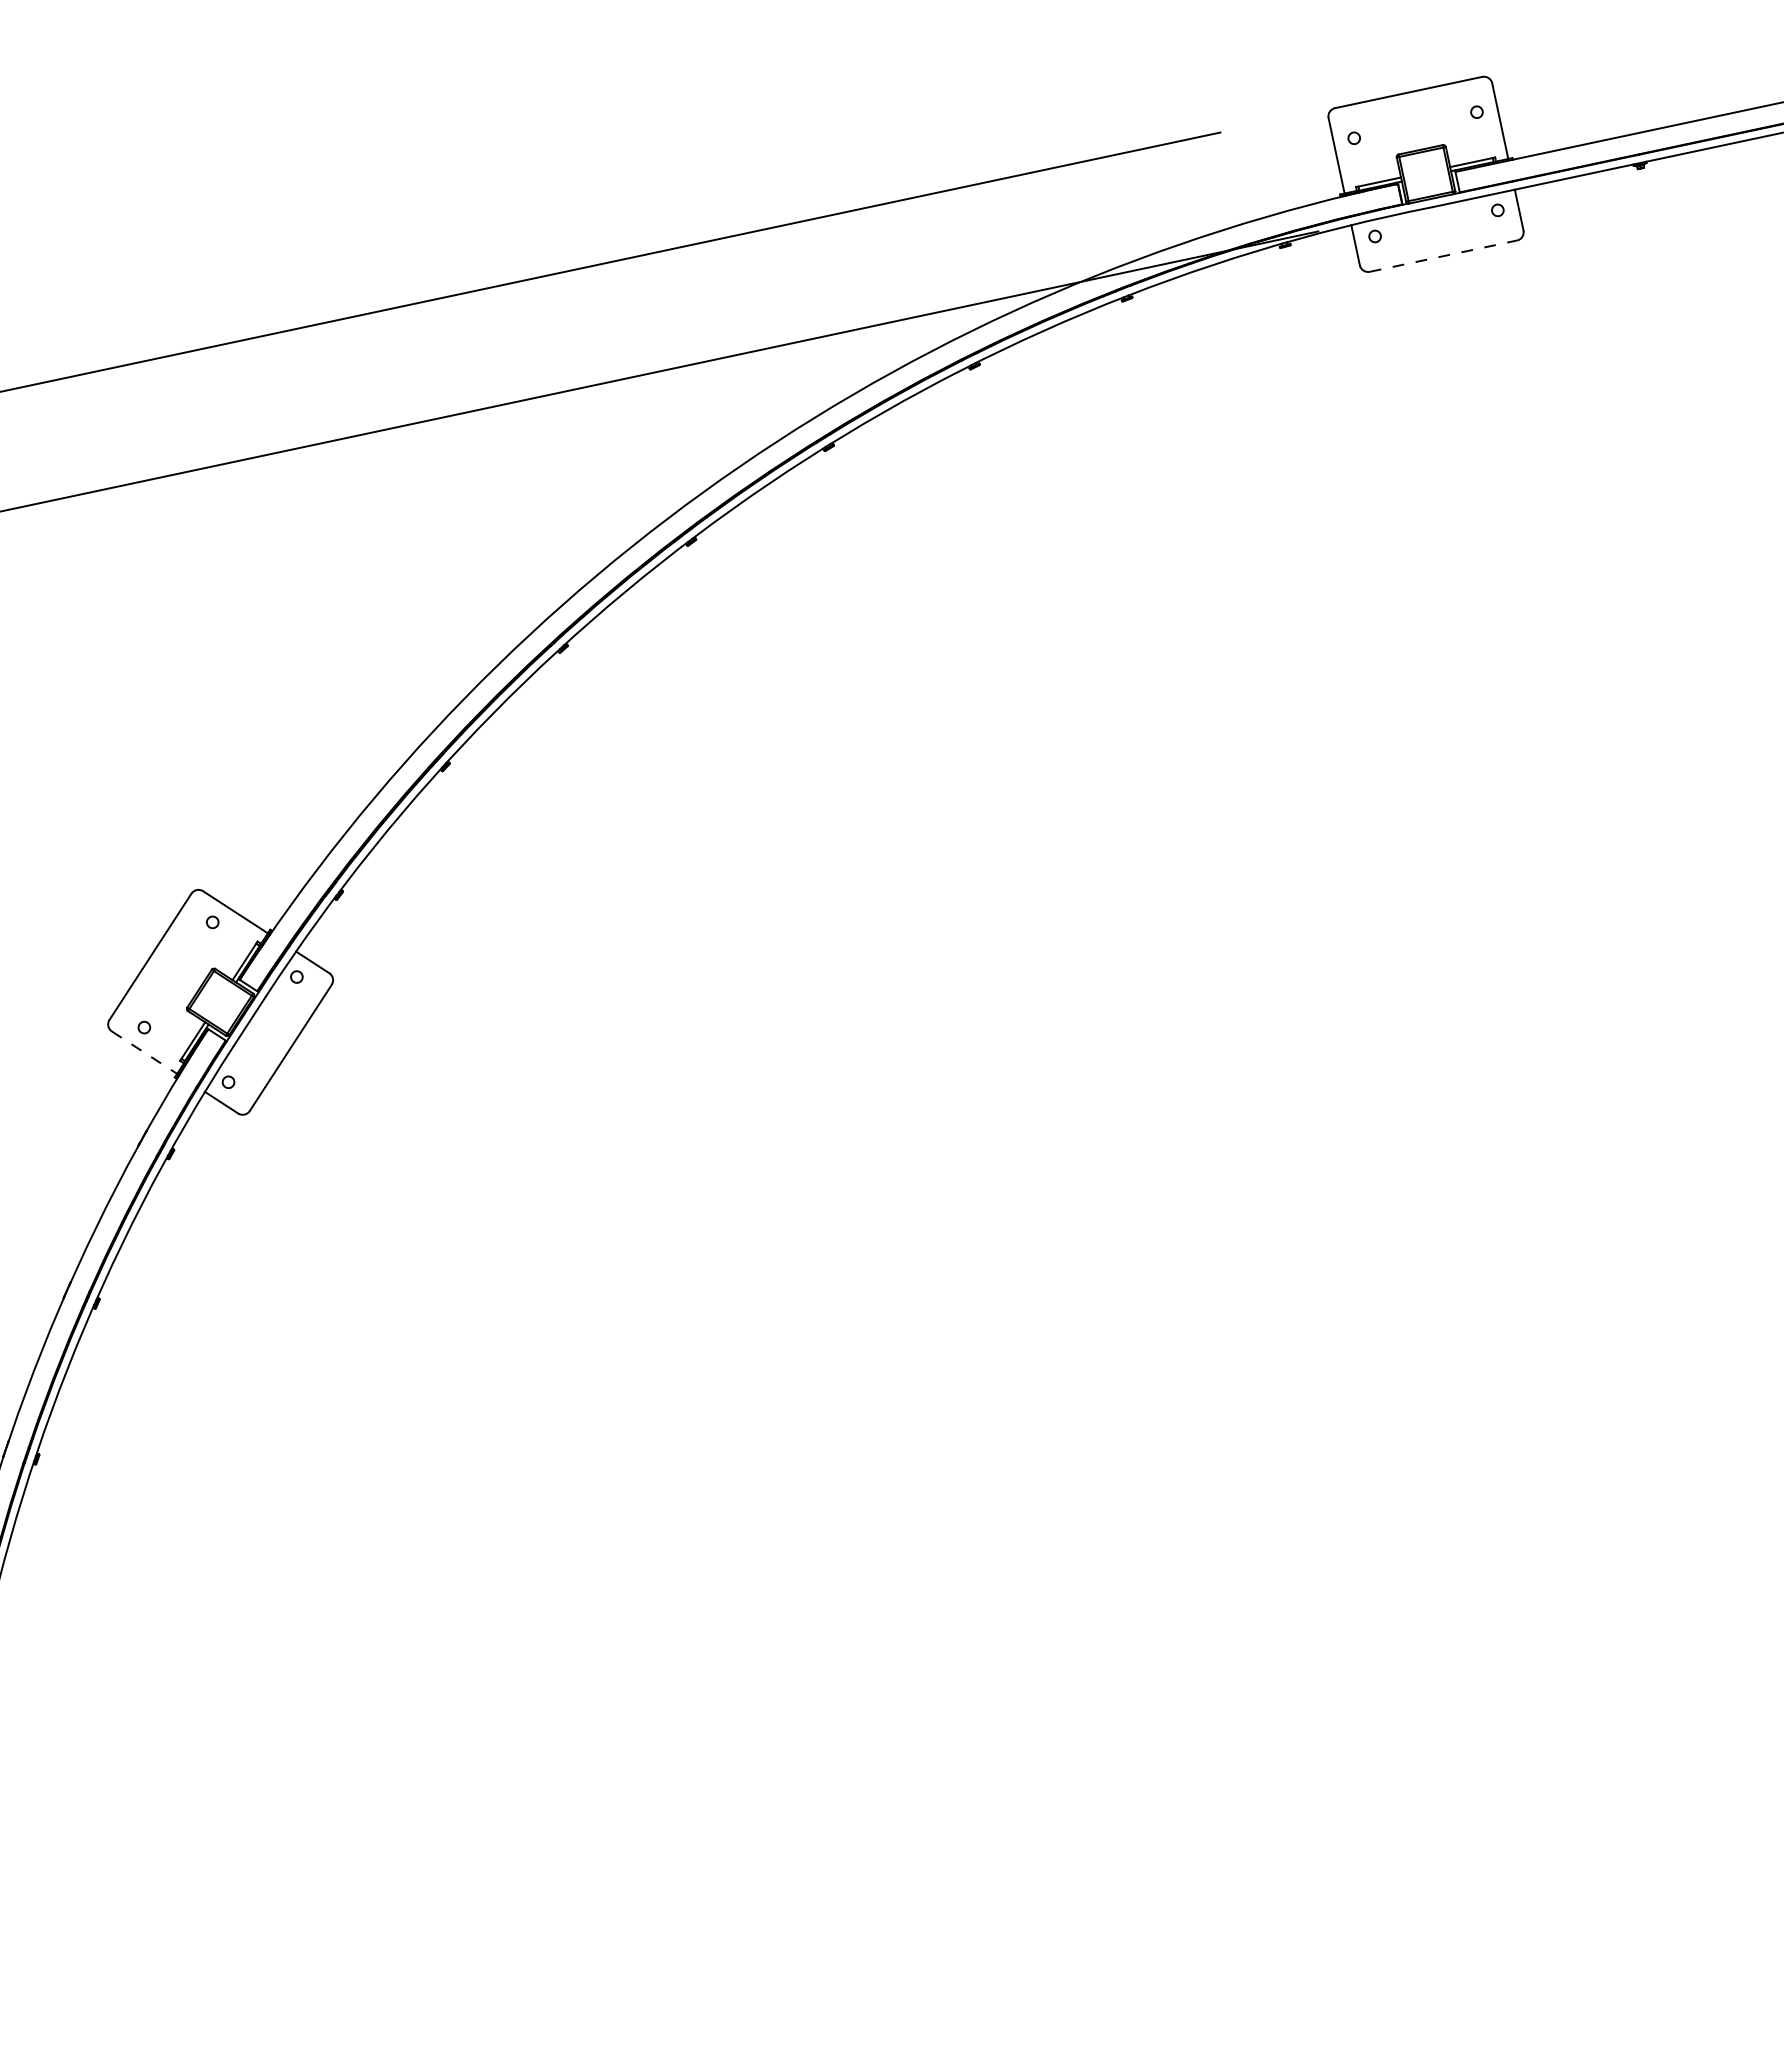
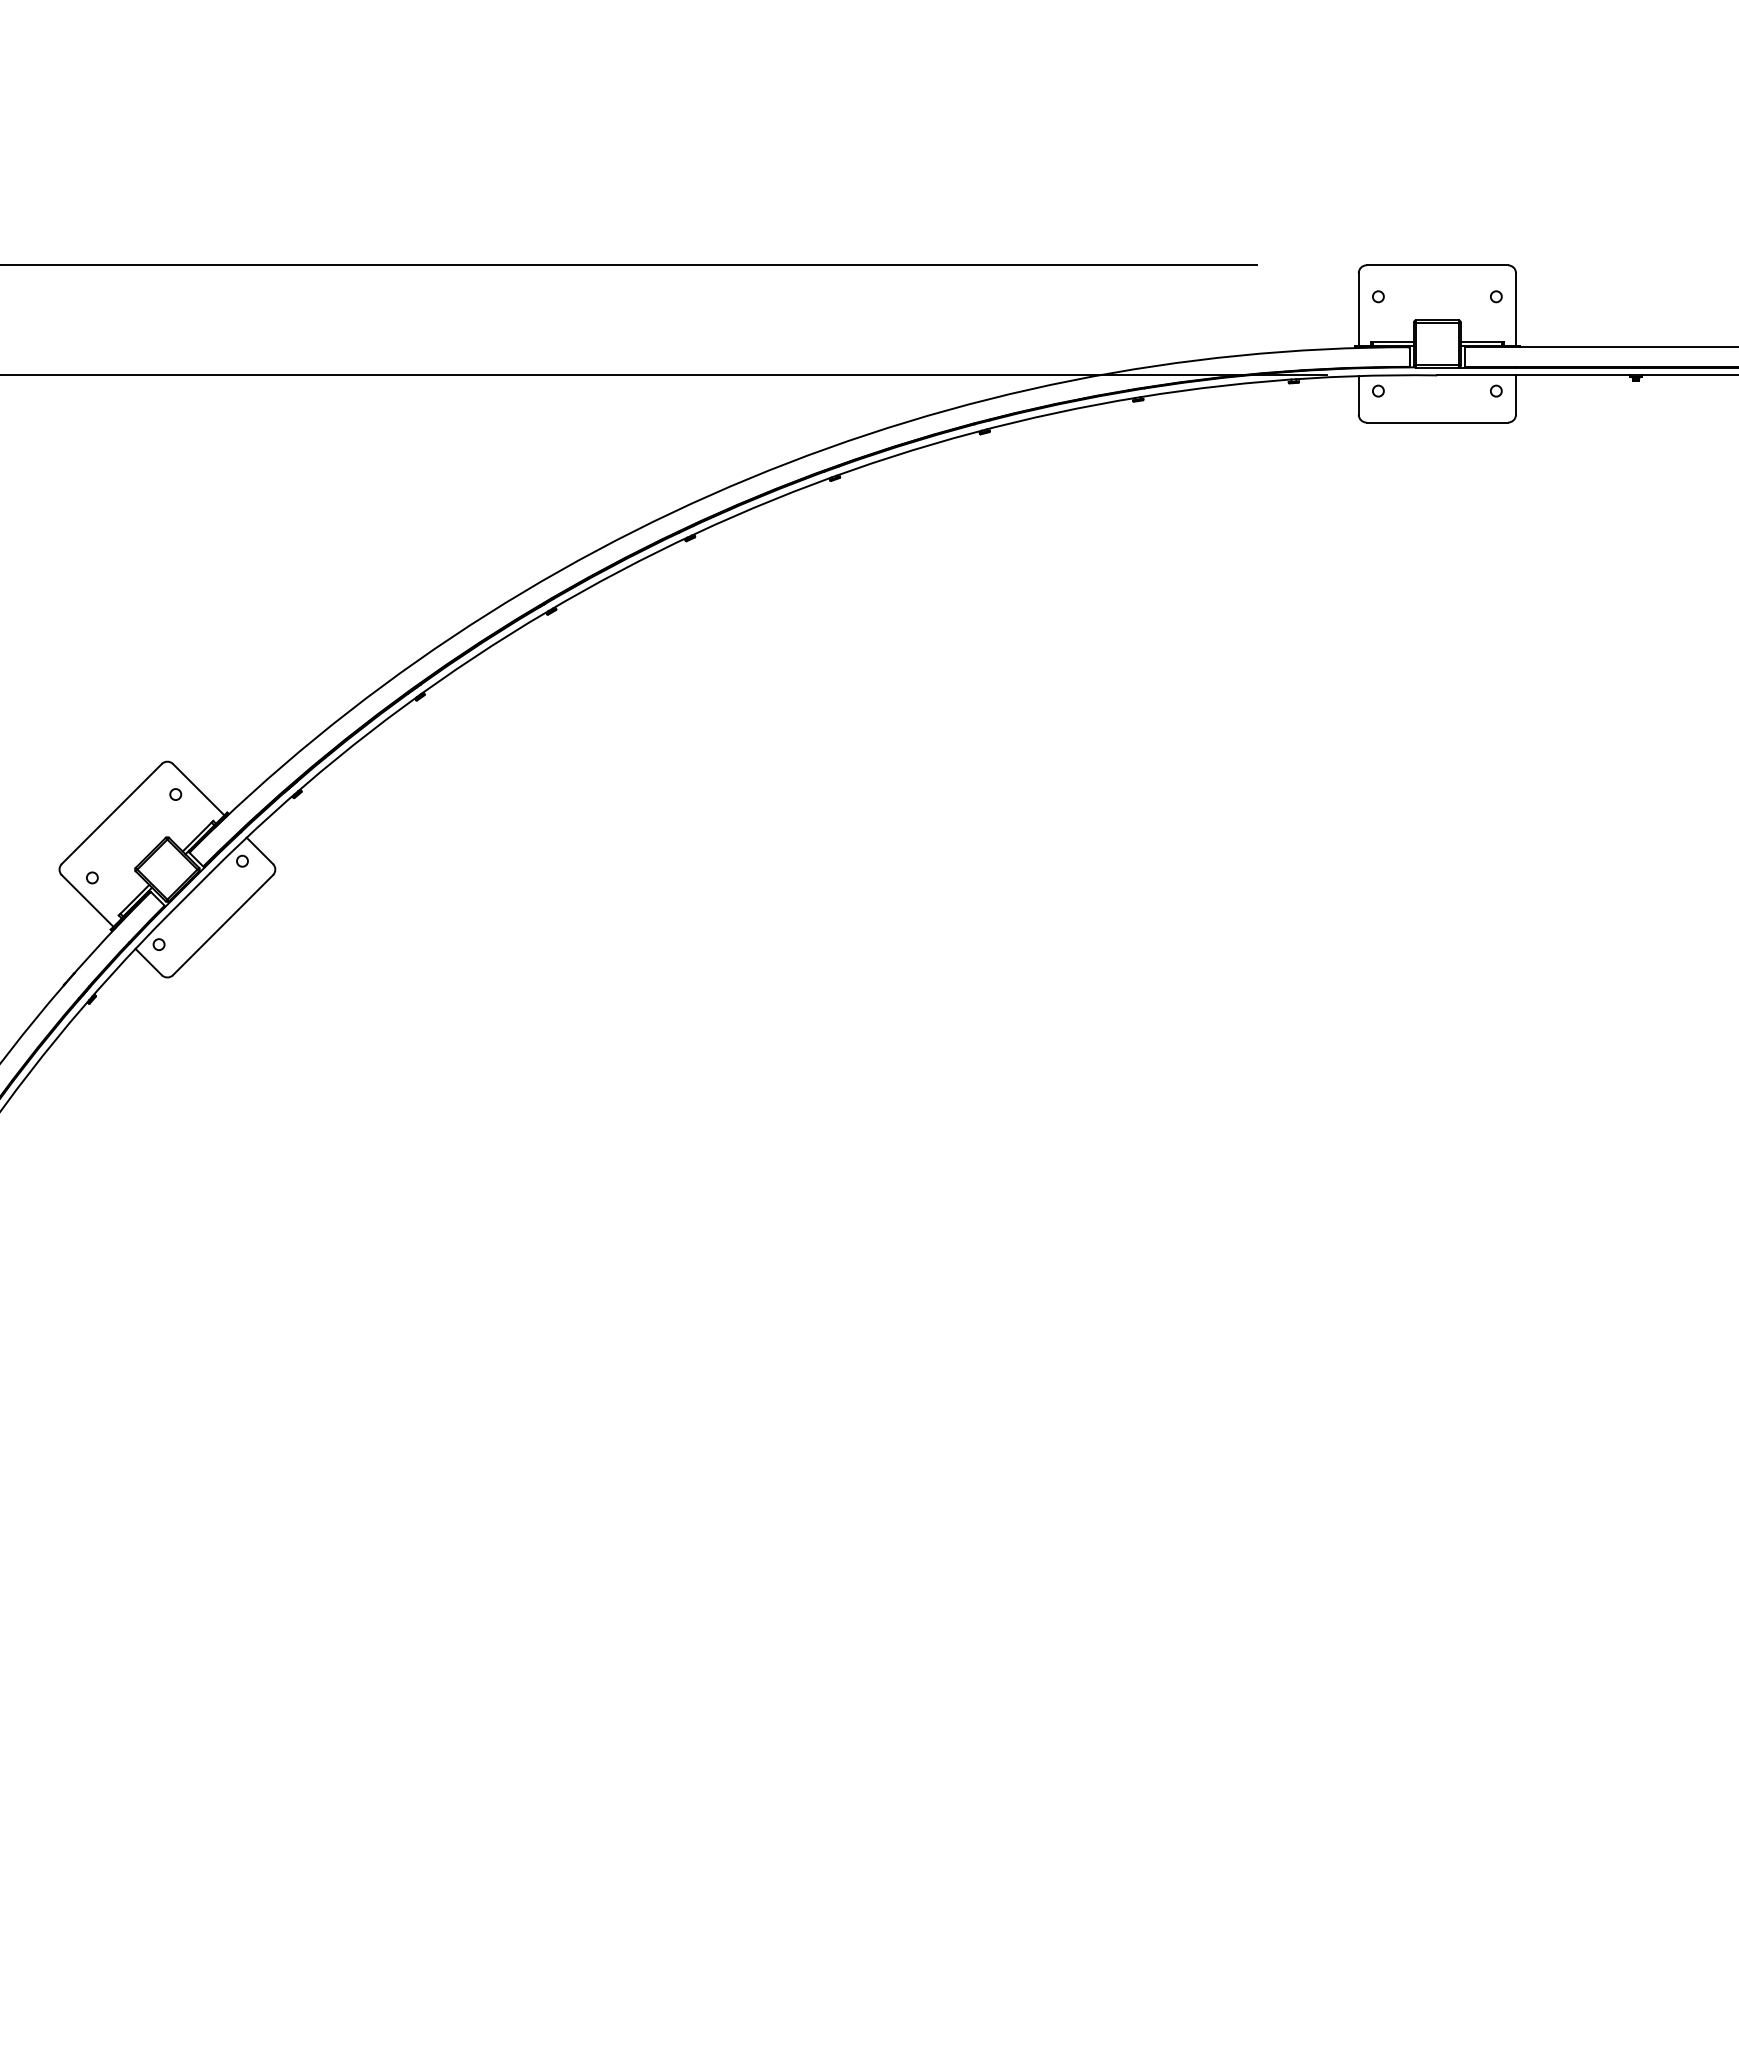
line: (1443, 256) -> (1437, 422), dashed -> solid
line: (144, 1053) -> (87, 901), dashed -> solid

